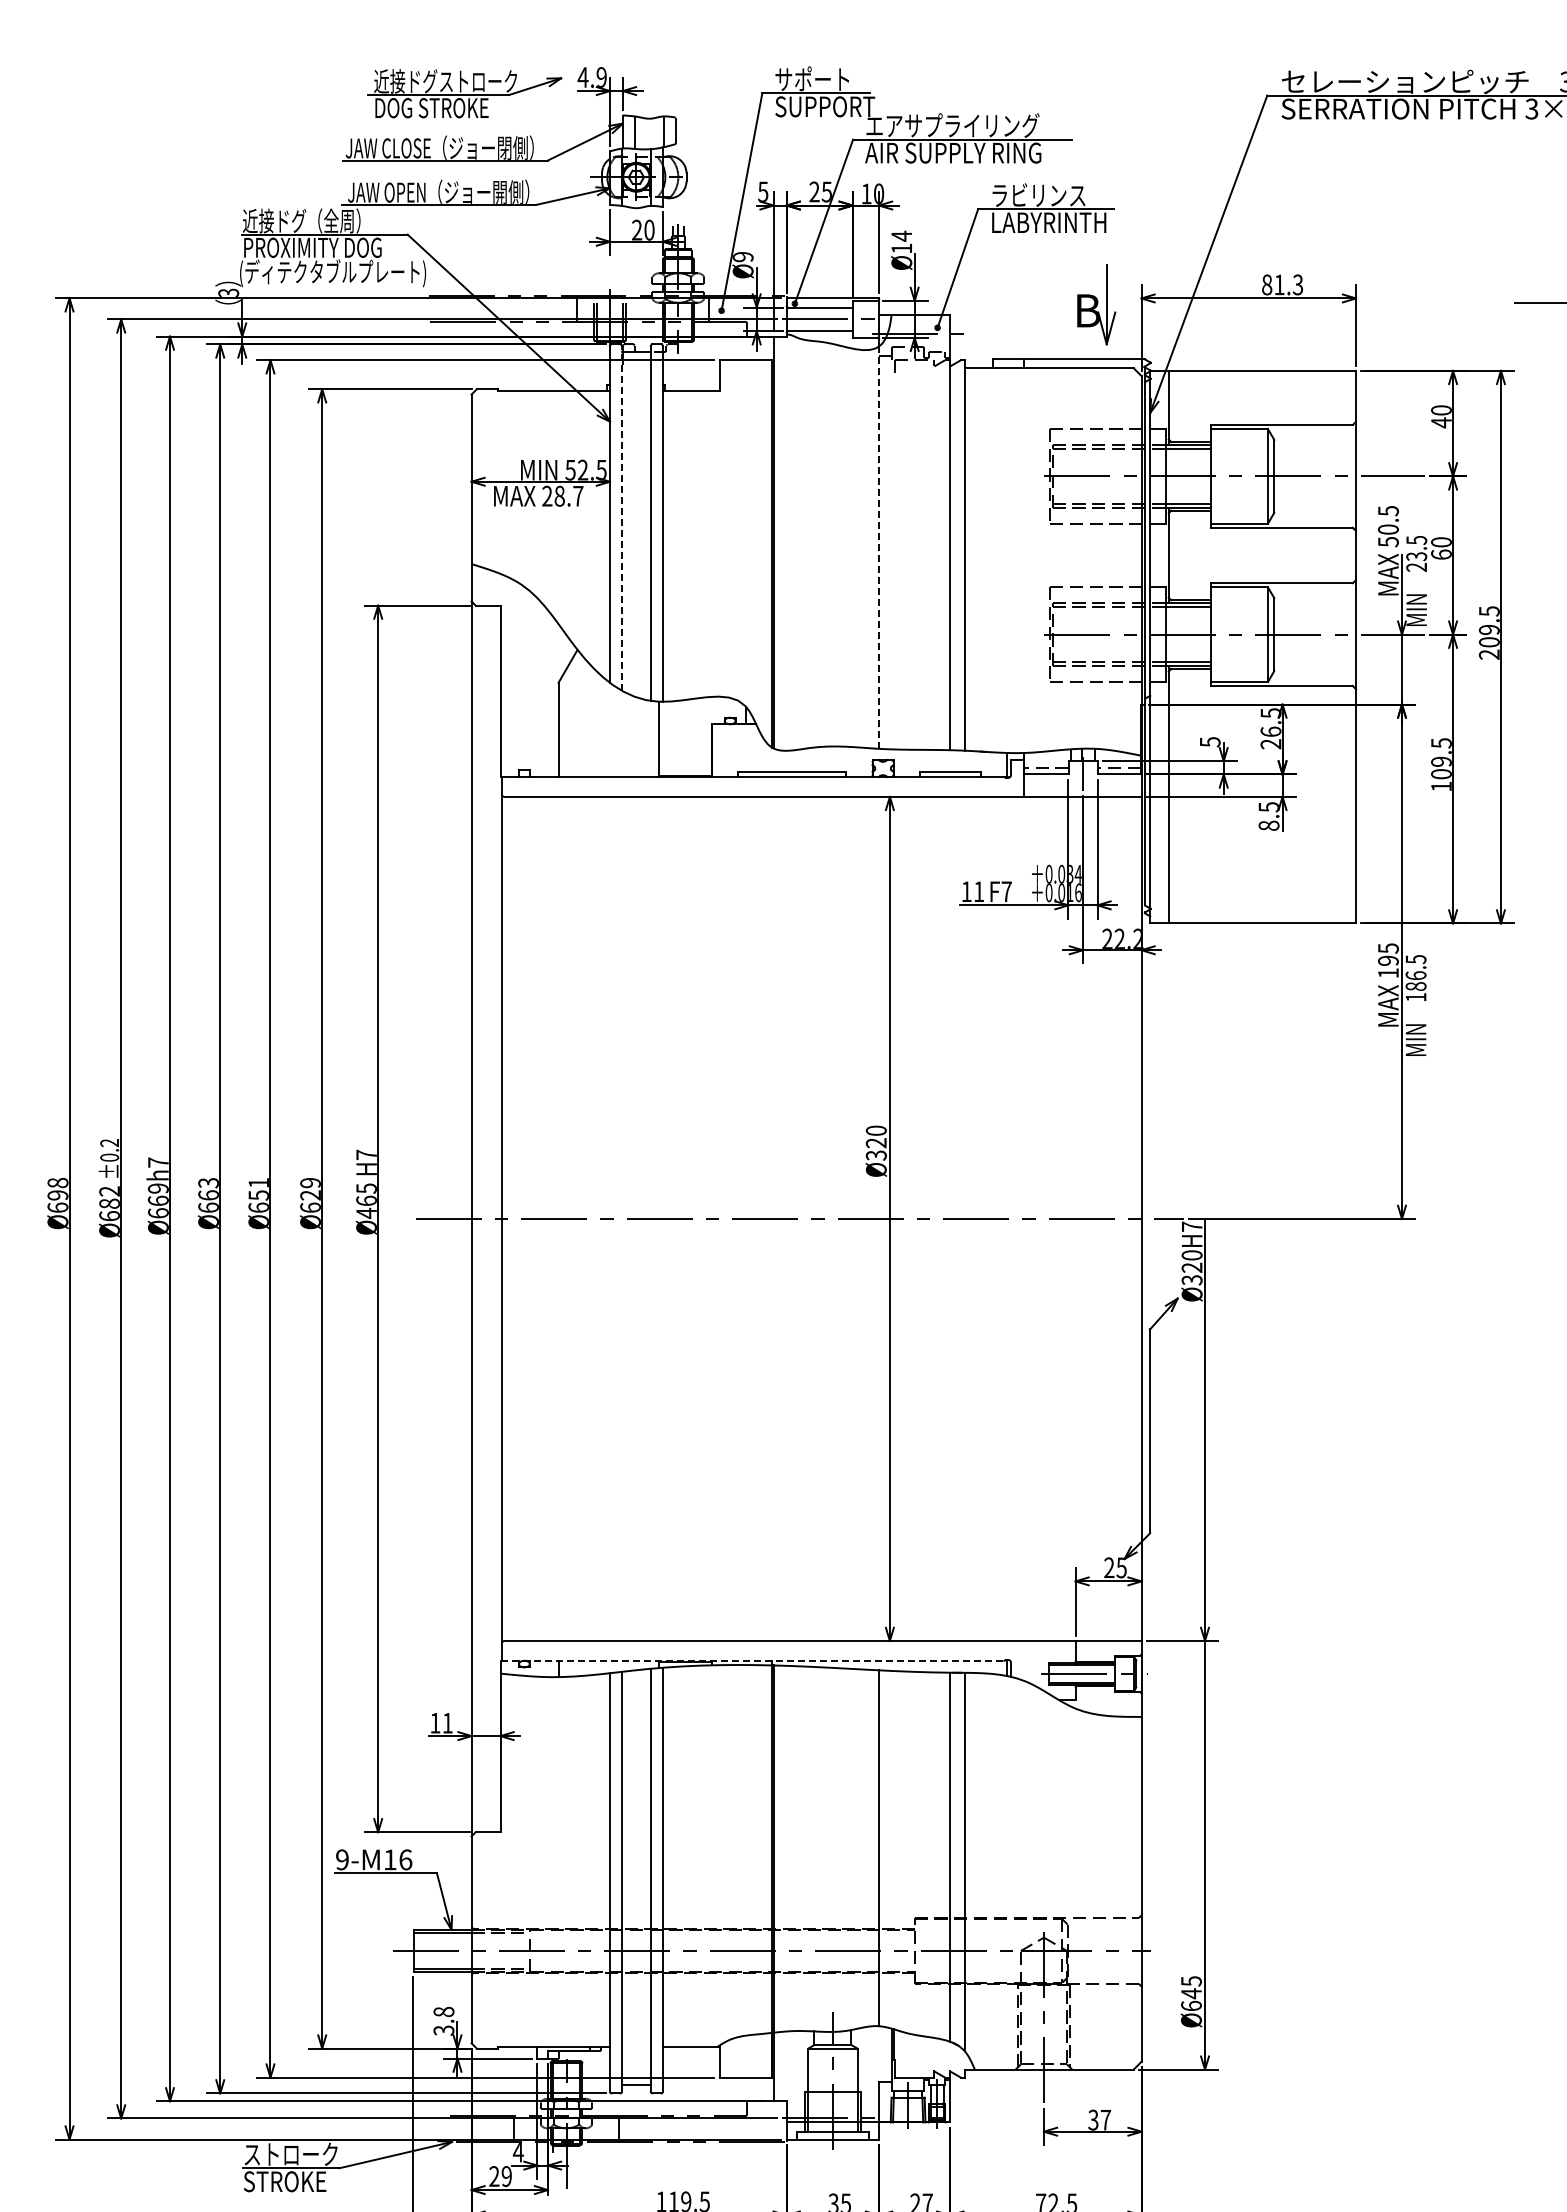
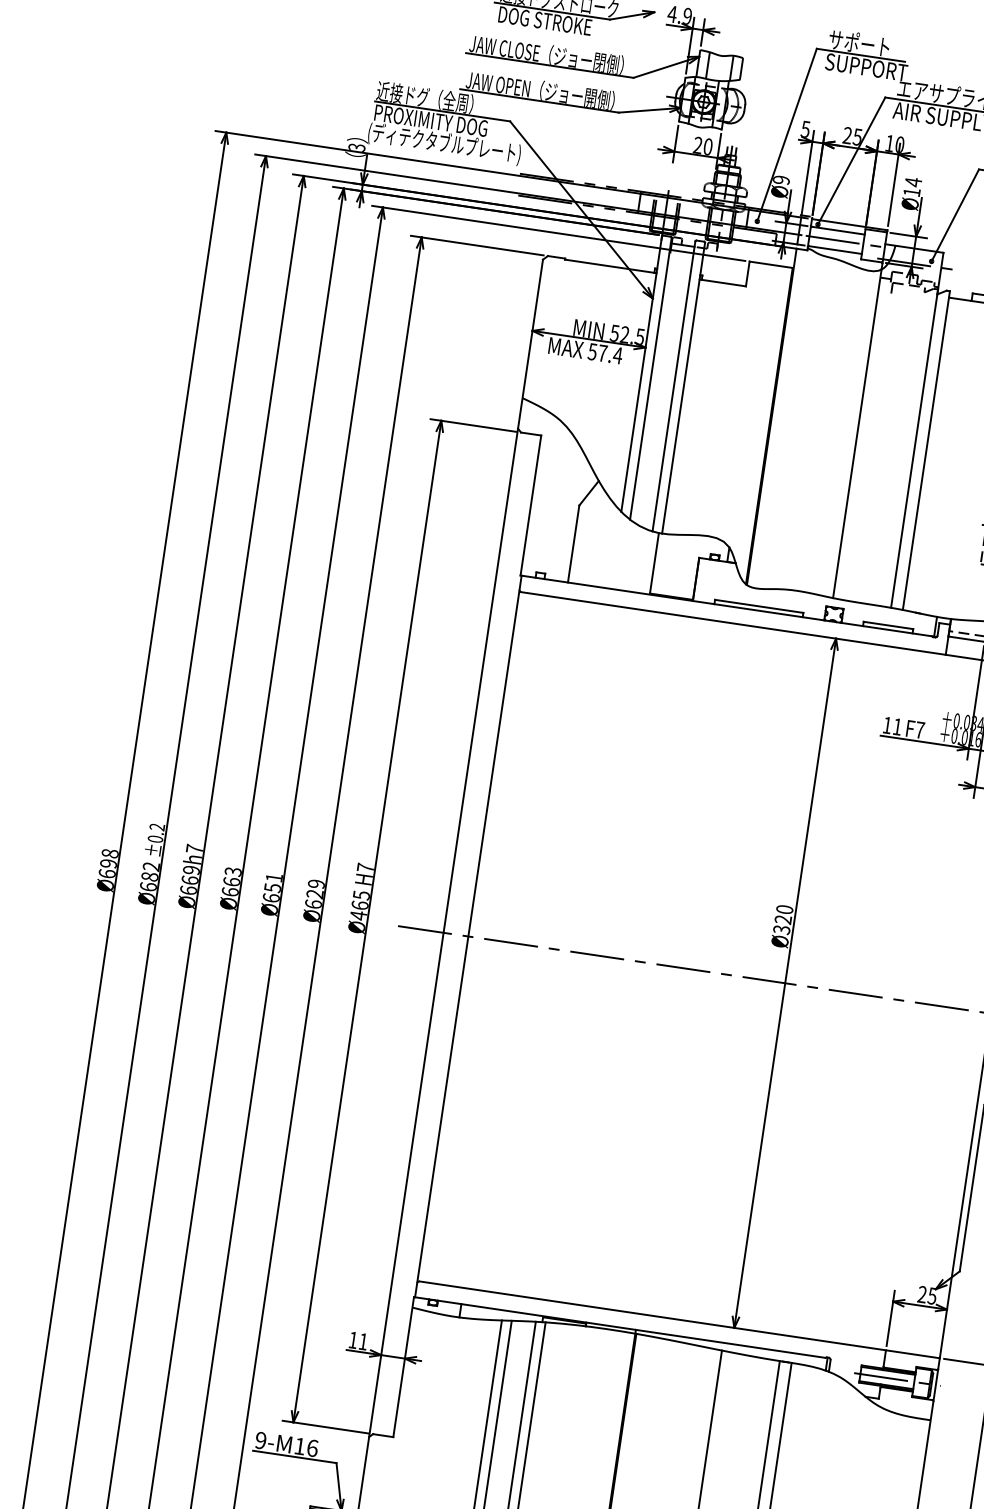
text: (562, 495) -> (605, 353), 28.7 -> 57.4
line: (621, 518) -> (650, 378), dashed -> solid
line: (879, 547) -> (857, 433), dashed -> solid
line: (752, 1660) -> (619, 1327), dashed -> solid

